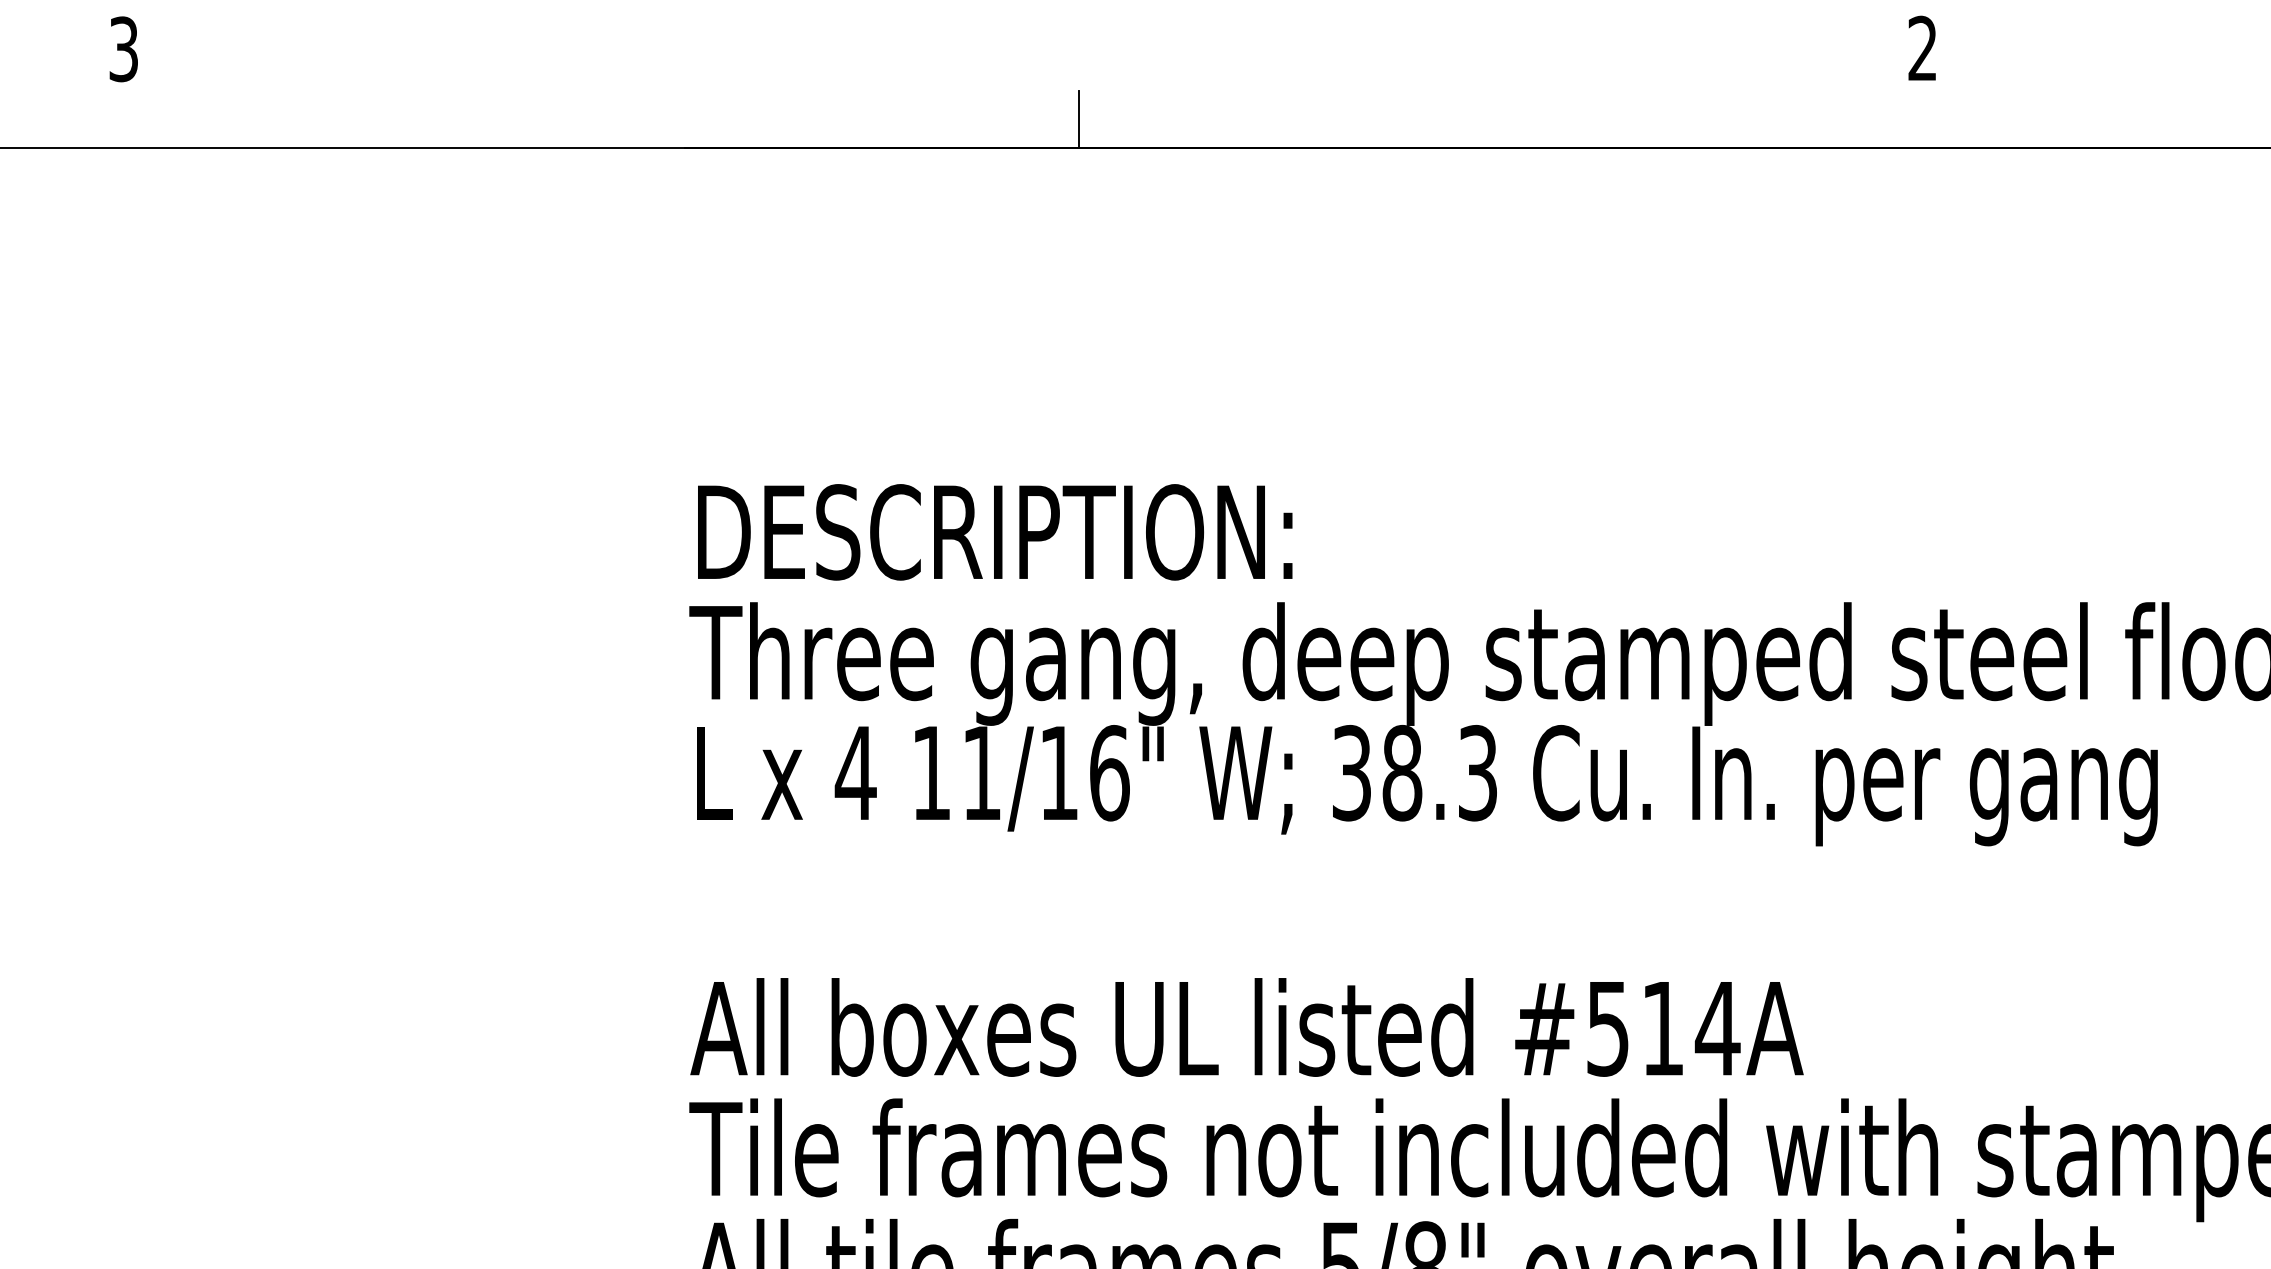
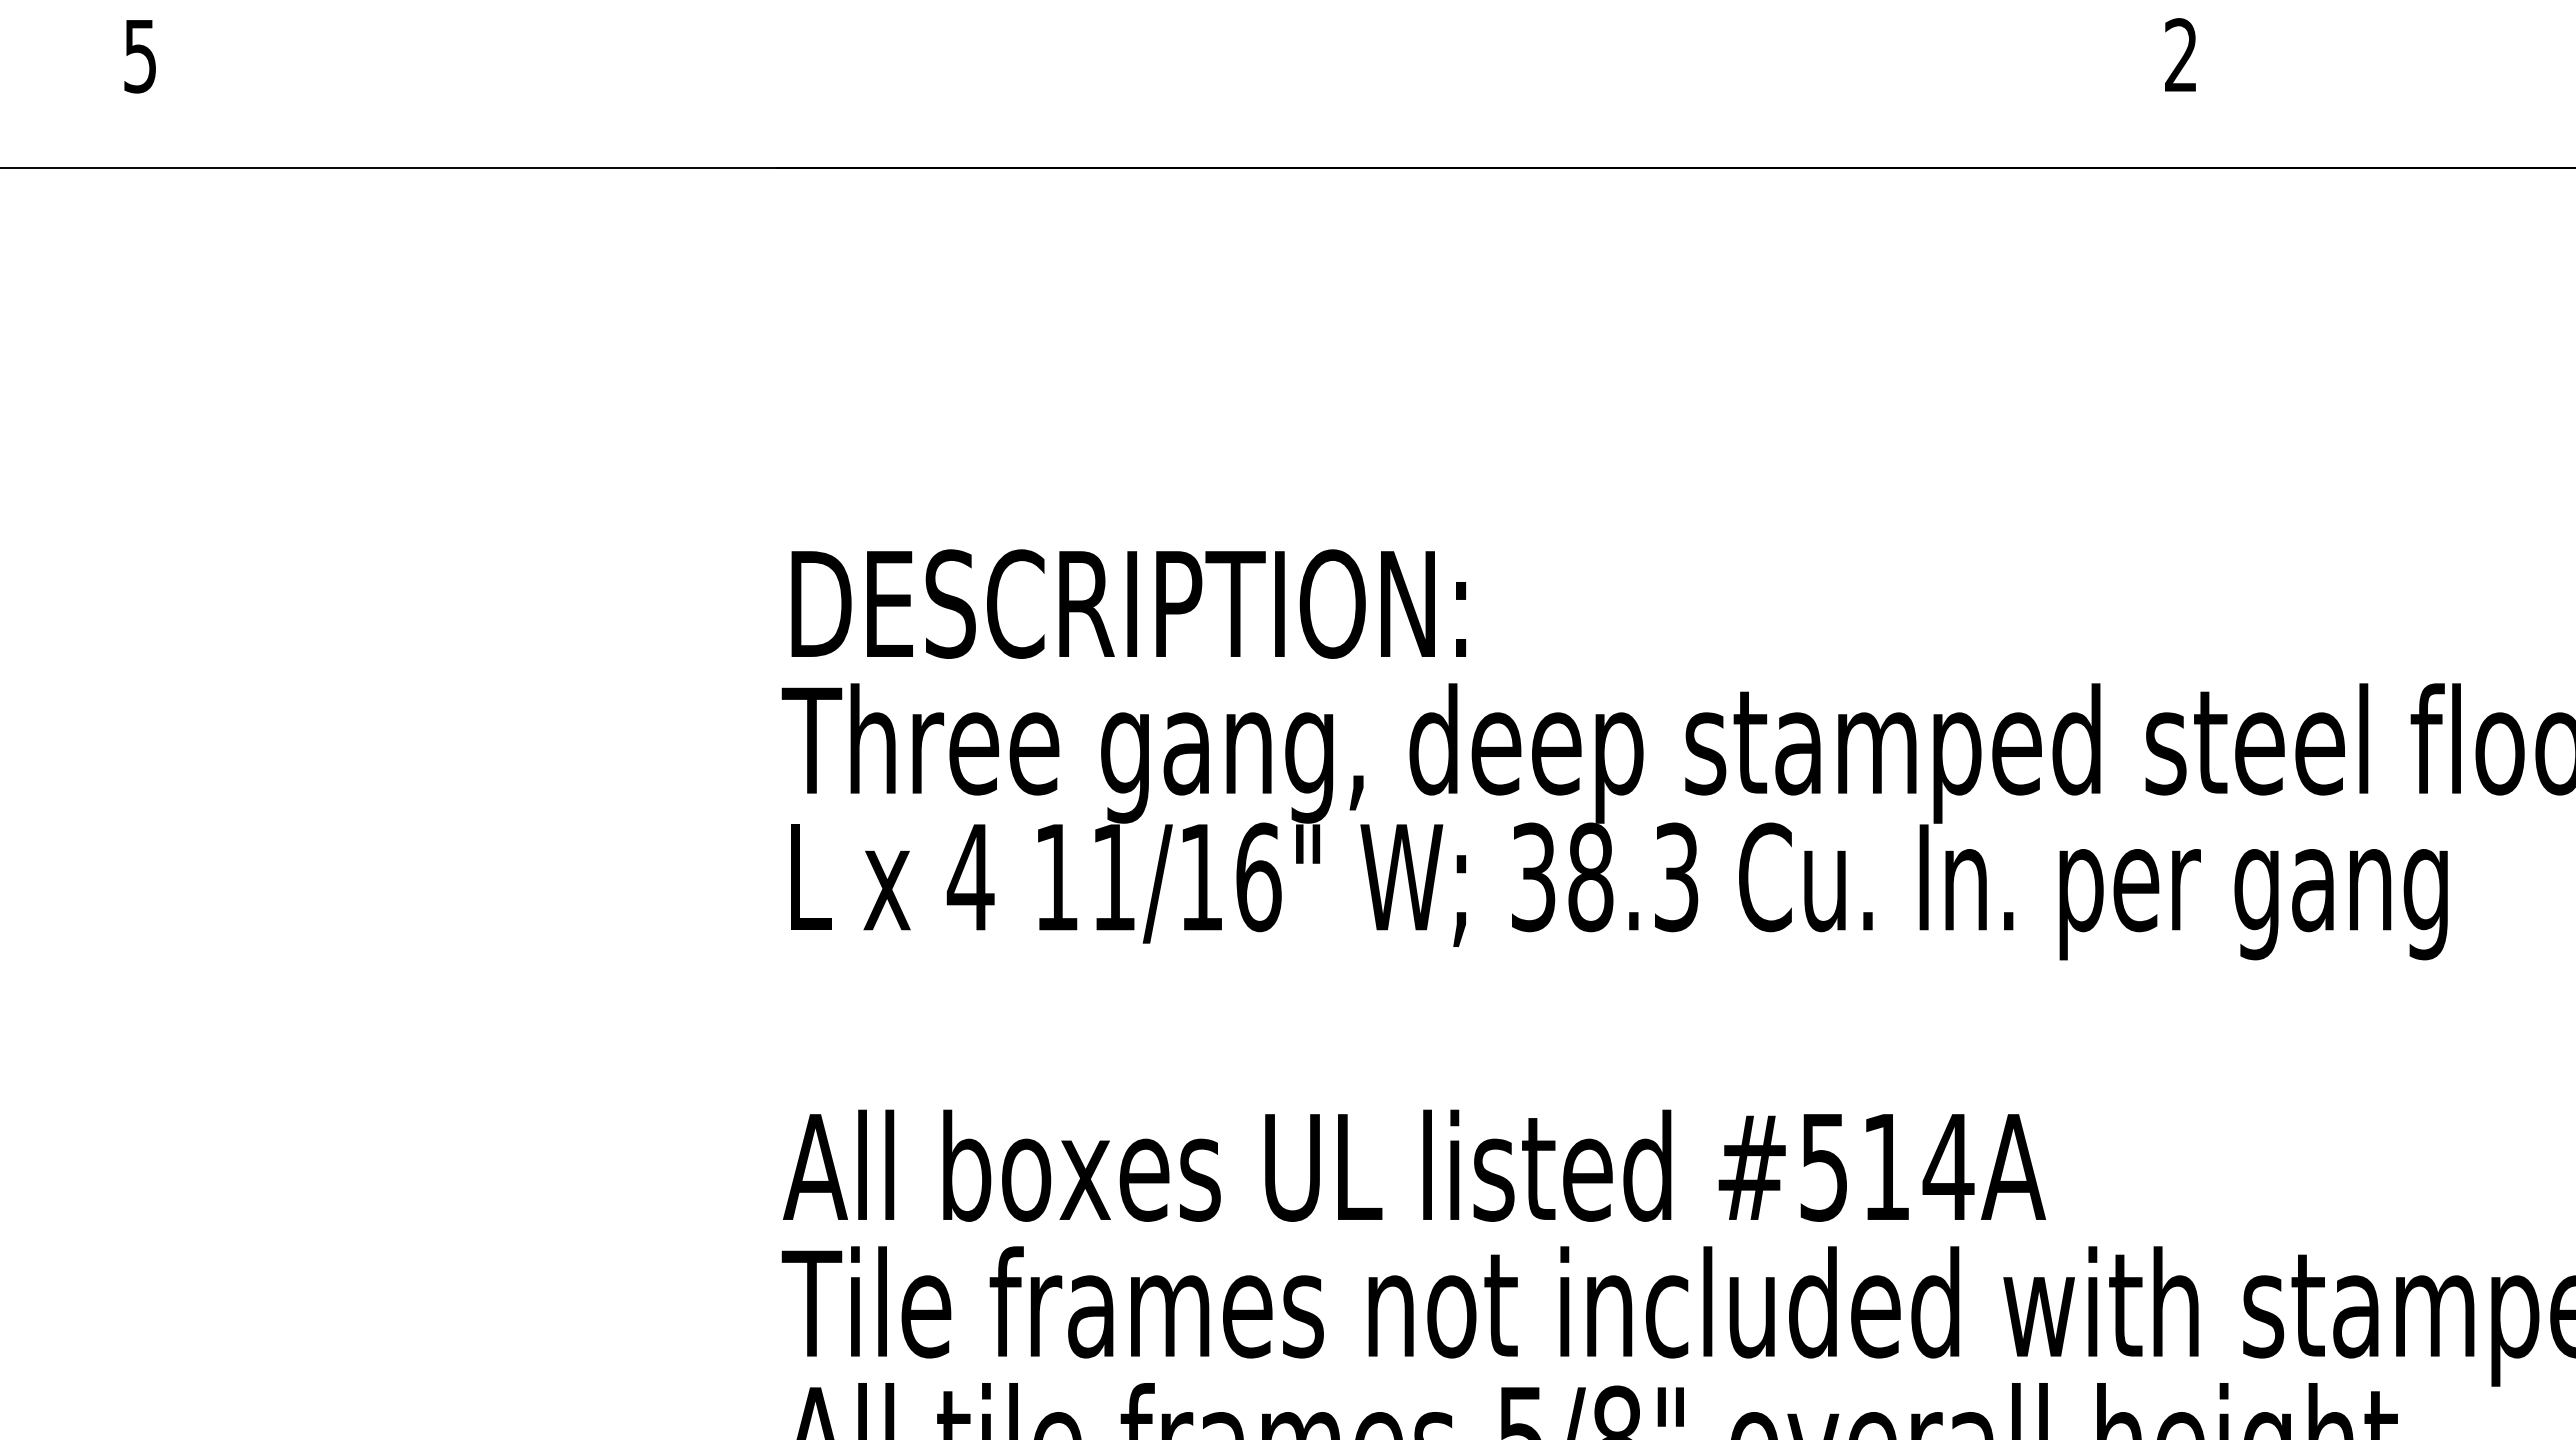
text: (123, 48) -> (140, 55), 3 -> 5
line: (1078, 119) -> (1223, 135), removed

